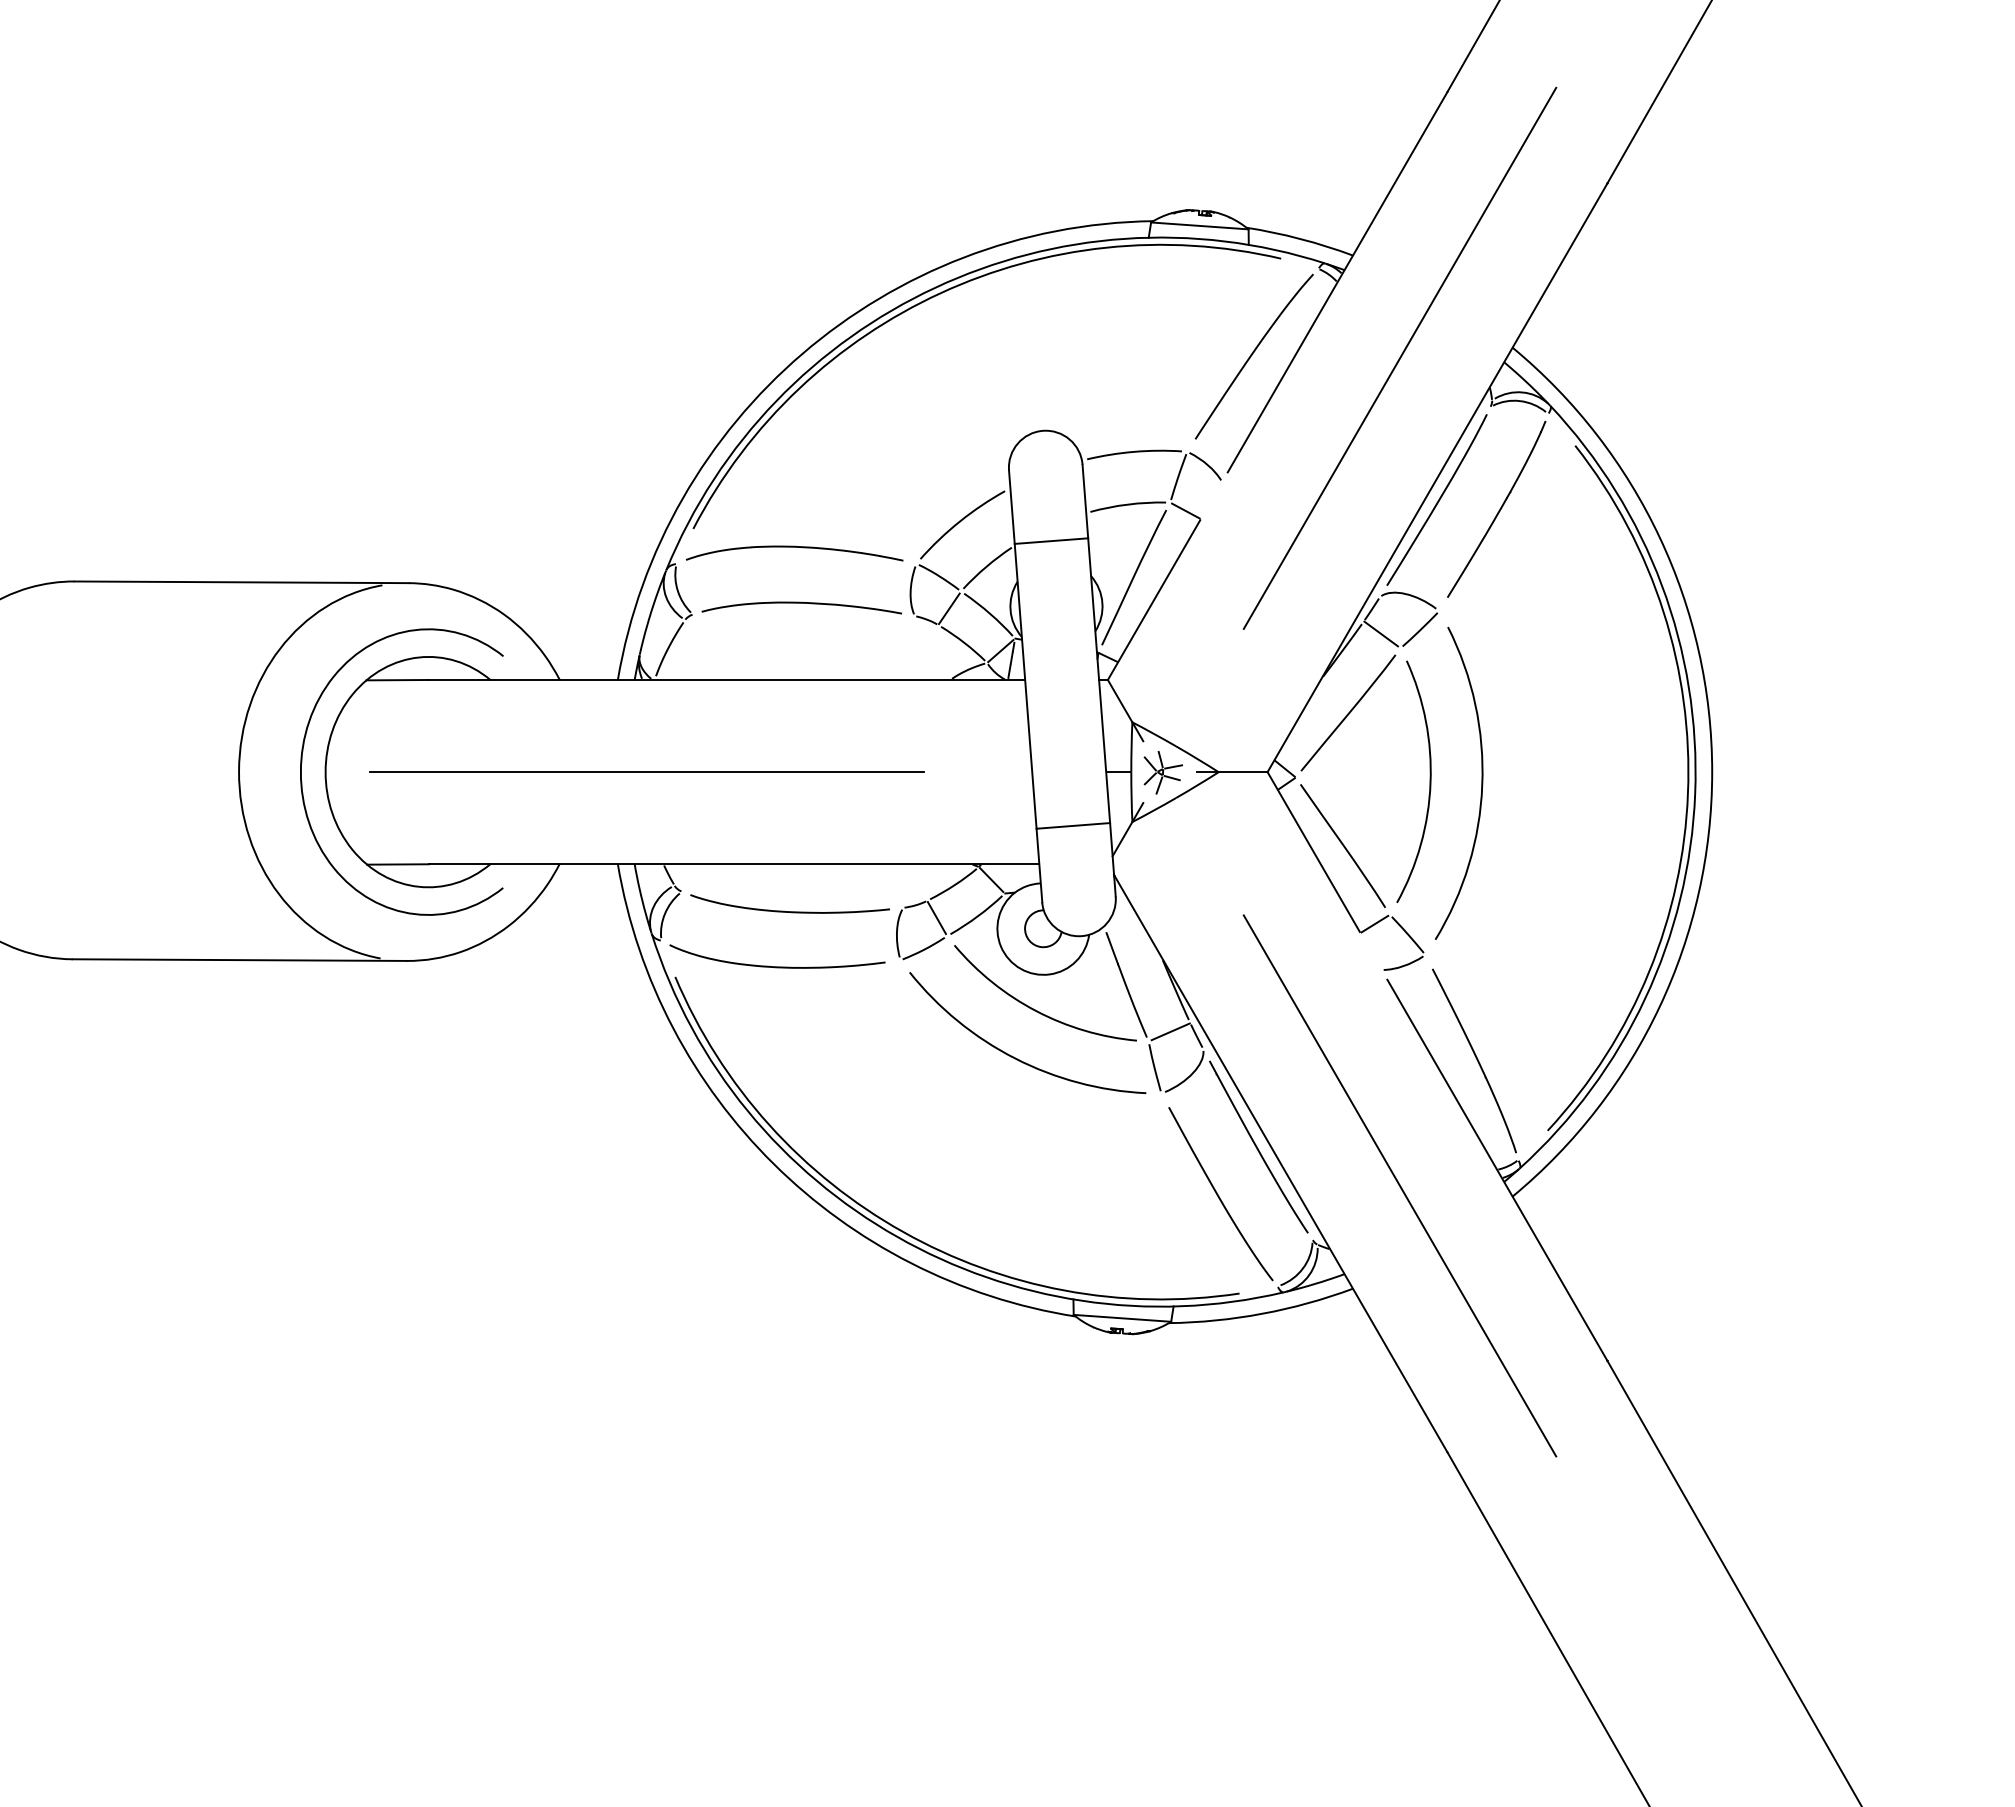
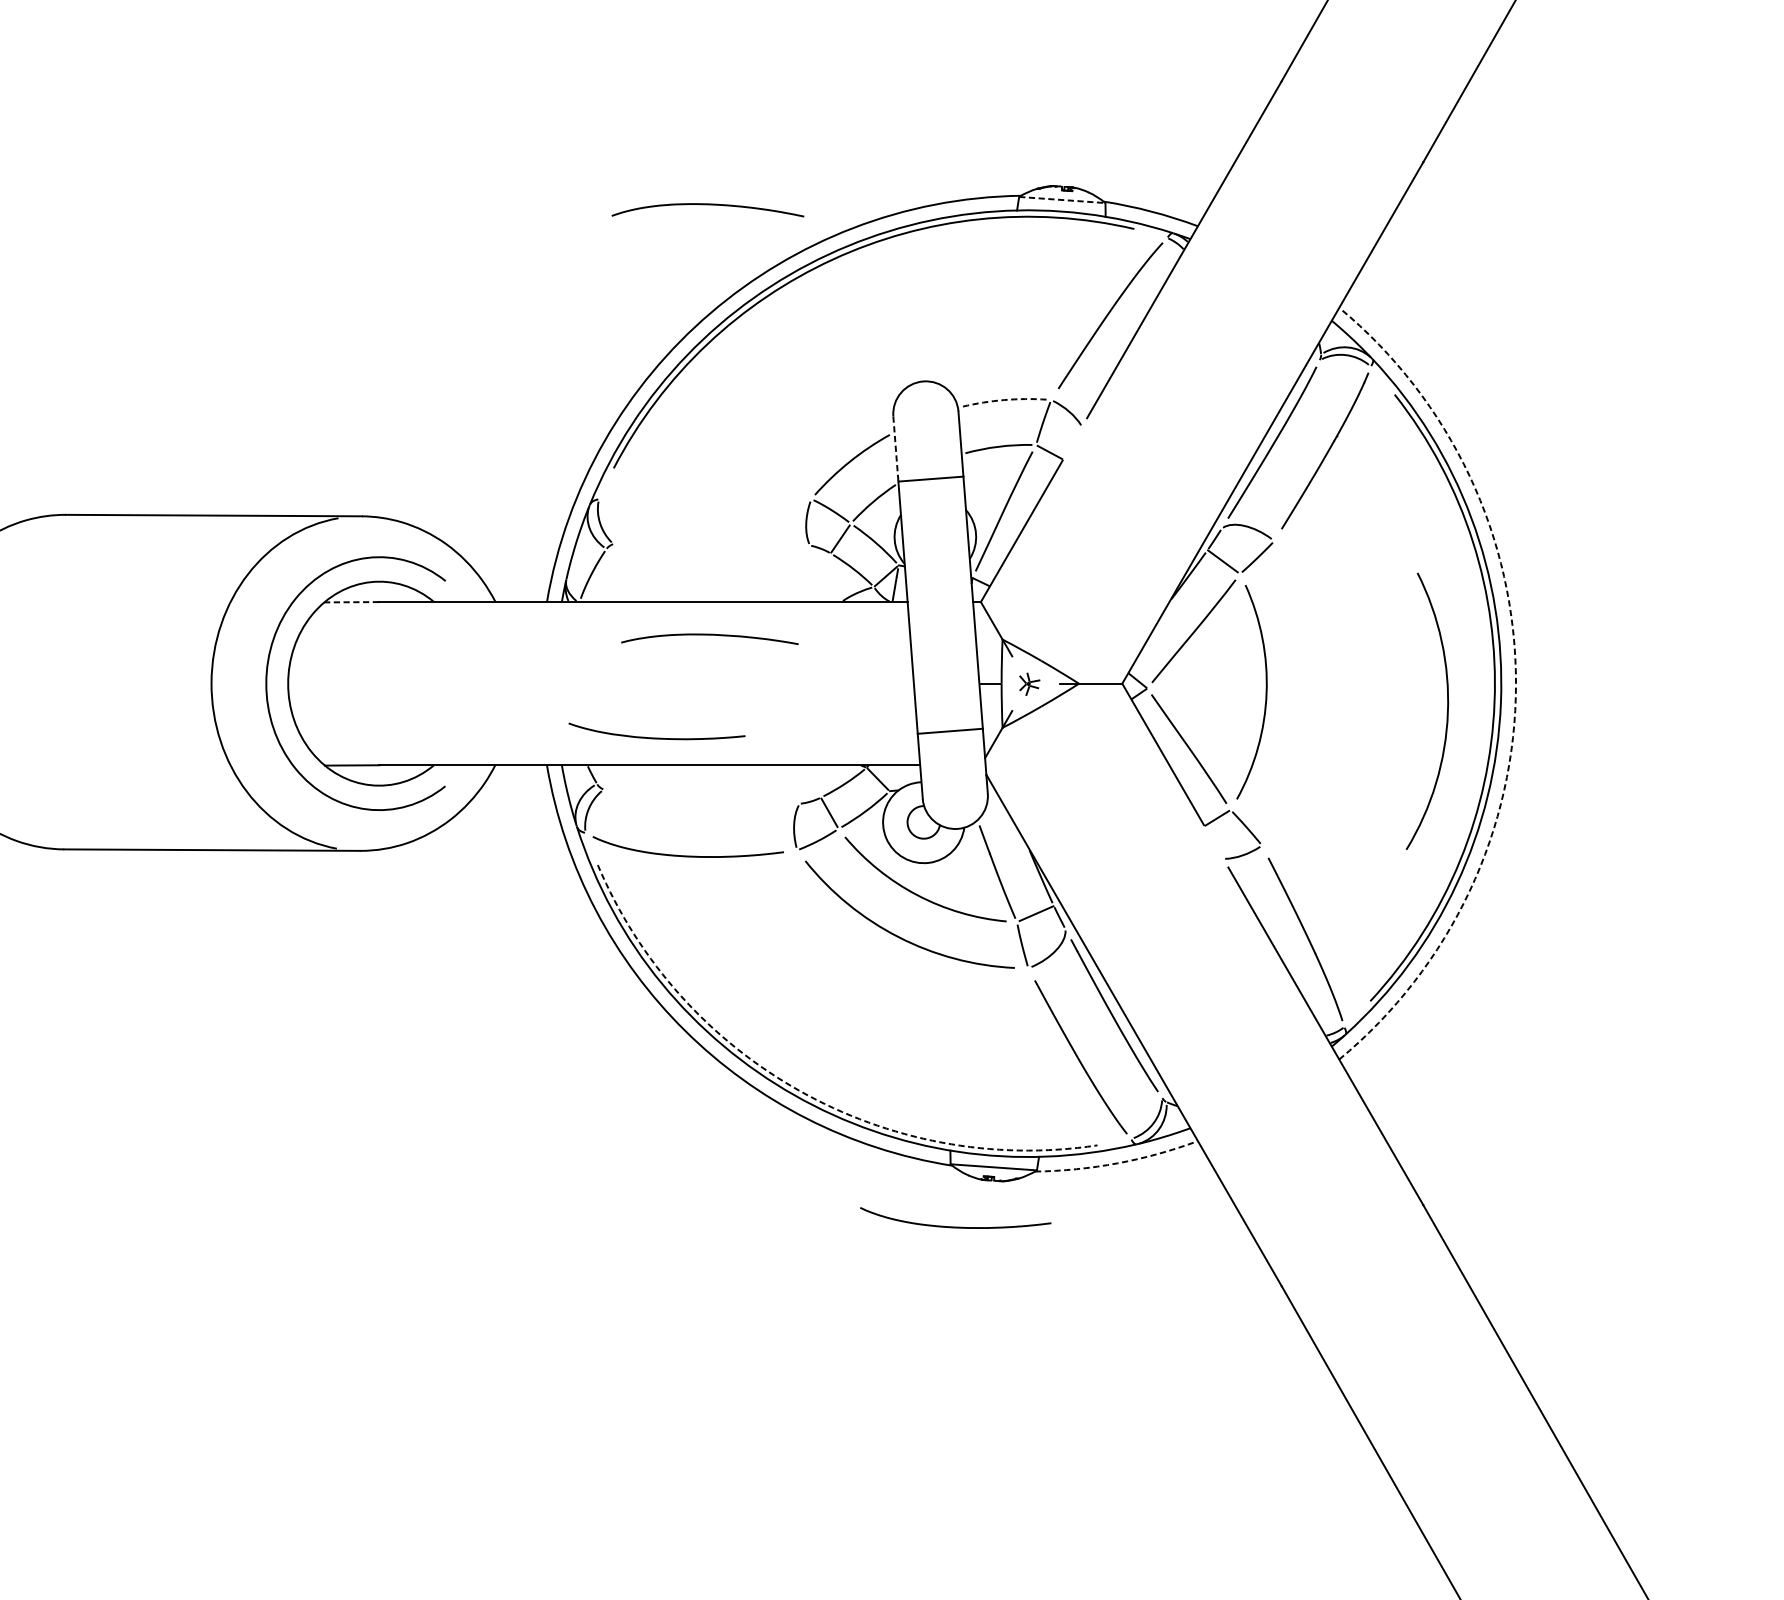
line: (1199, 225) -> (1062, 199), solid -> dashed
line: (1399, 357) -> (1239, 316), removed
arc: (1134, 451) -> (1004, 399), solid -> dashed
line: (1011, 507) -> (895, 449), solid -> dashed
curve: (794, 547) -> (707, 204), moved
curve: (801, 603) -> (709, 635), moved
line: (397, 680) -> (351, 602), solid -> dashed
line: (646, 772) -> (572, 683), removed
part: (1162, 772) -> (1029, 683), size x0.6
arc: (1712, 772) -> (1516, 683), solid -> dashed
arc: (1481, 782) -> (1447, 710), moved
curve: (789, 911) -> (656, 738), moved
line: (1399, 1185) -> (1239, 1049), removed
arc: (903, 1231) -> (799, 1090), solid -> dashed
arc: (1262, 1313) -> (1117, 1163), solid -> dashed
curve: (1079, 1385) -> (955, 1226), added

